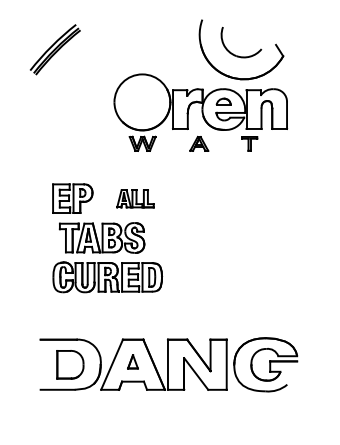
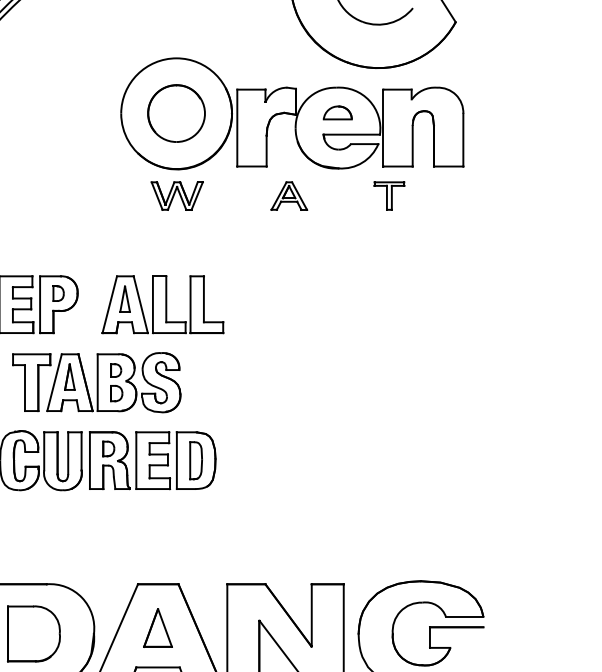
part: (142, 101) -> (176, 112), added
part: (135, 198) -> (162, 304), size x1.67
part: (132, 361) -> (156, 627), size x1.43

